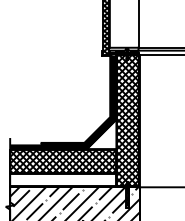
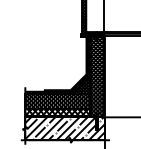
hatch: (102, 135) -> (81, 85), added
hatch: (62, 179) -> (57, 112), added

